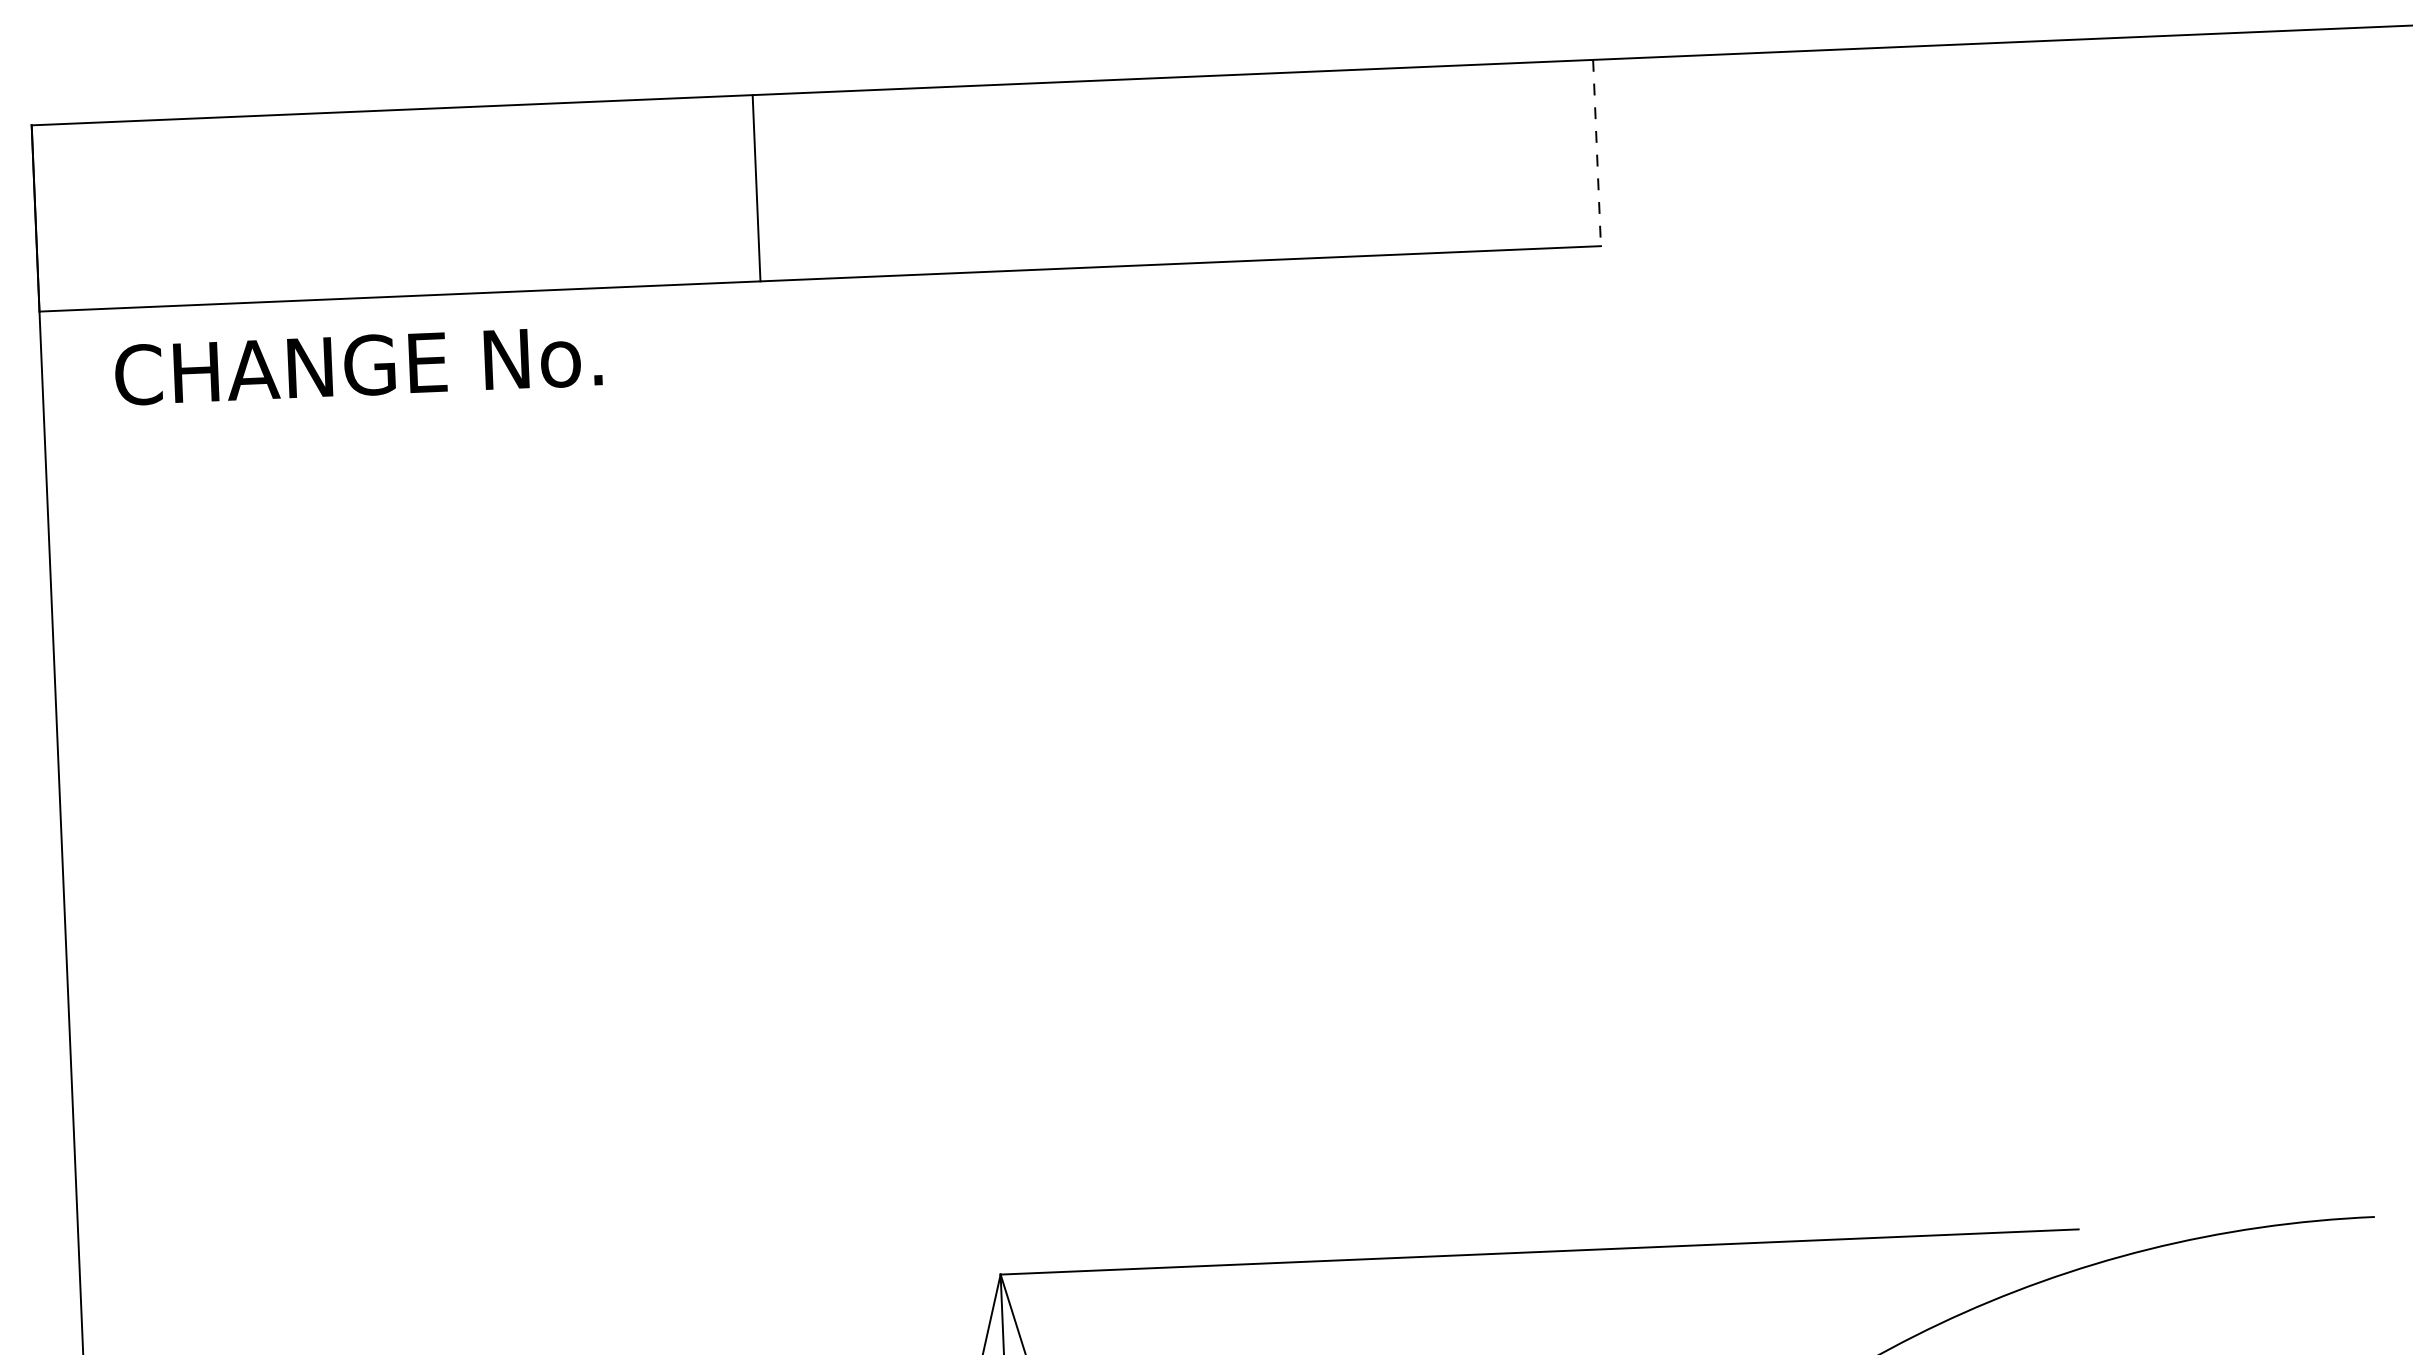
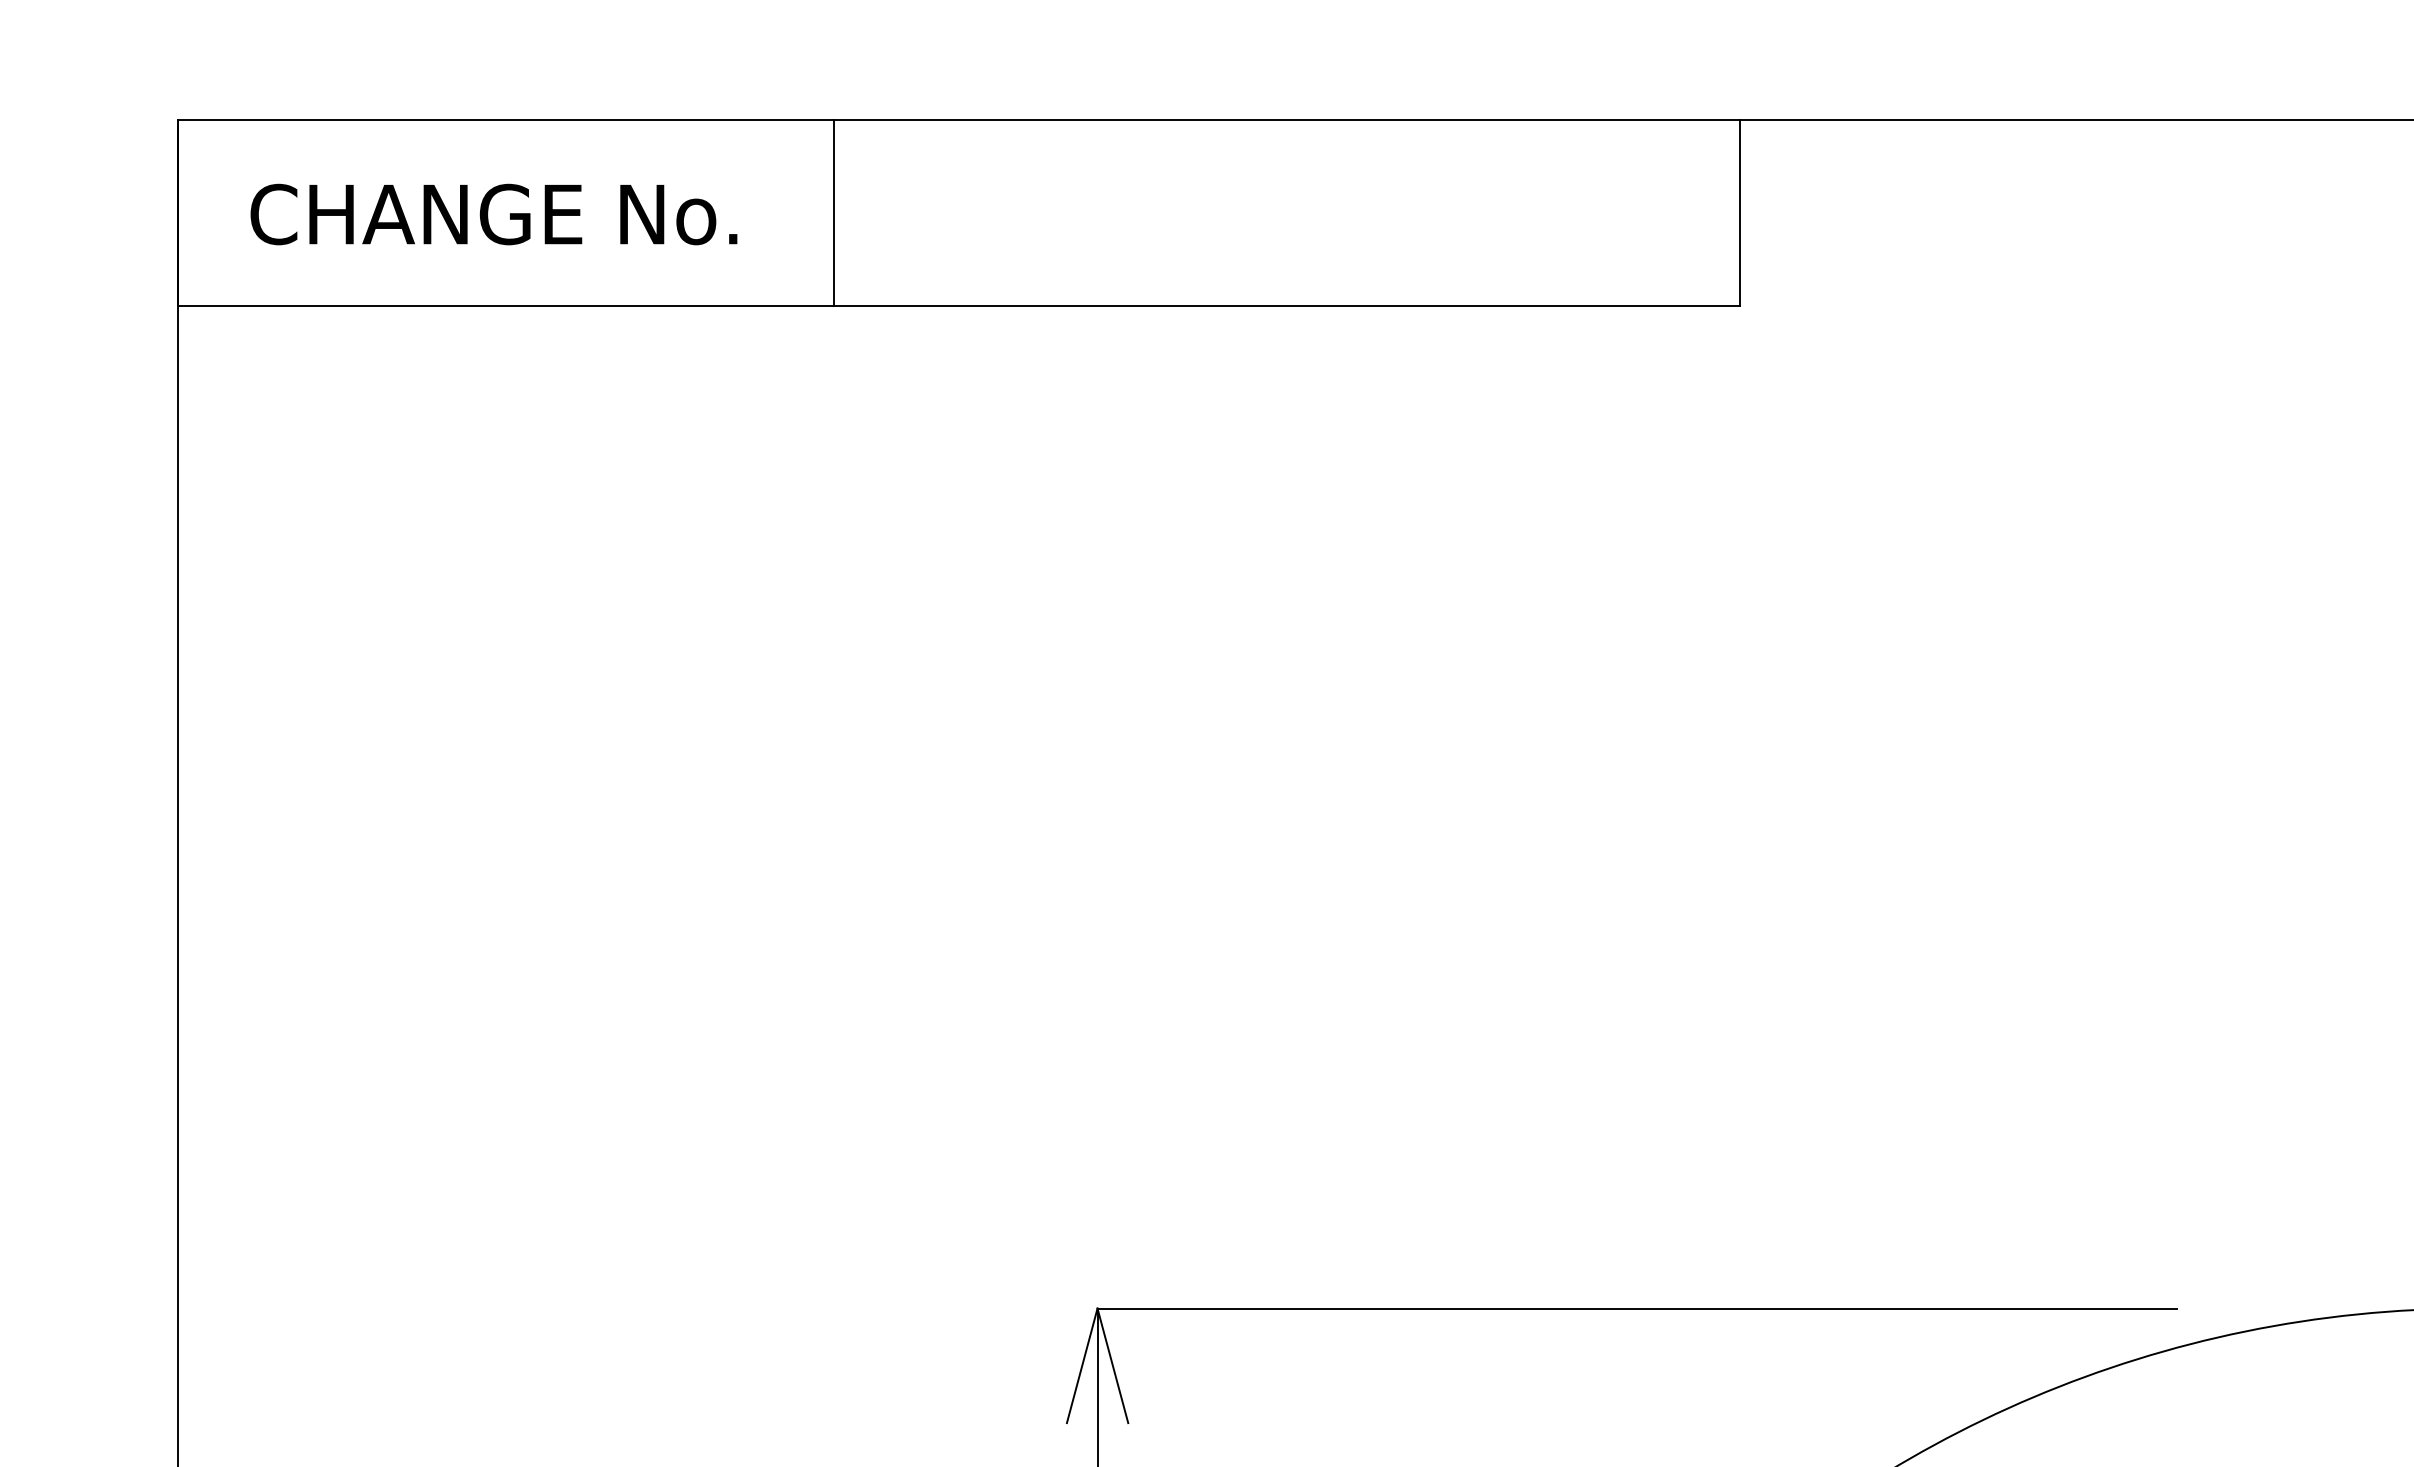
line: (1597, 153) -> (1740, 213), dashed -> solid
line: (756, 187) -> (834, 212), moved
text: (357, 365) -> (493, 214), moved

